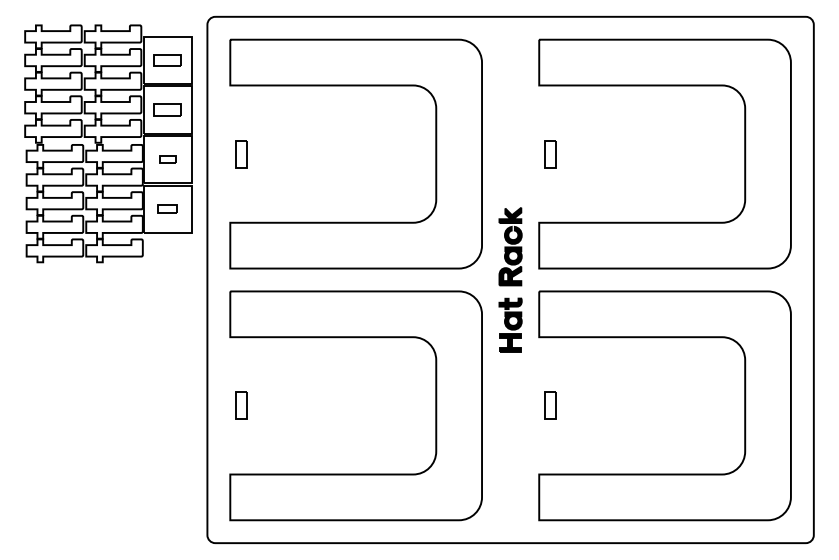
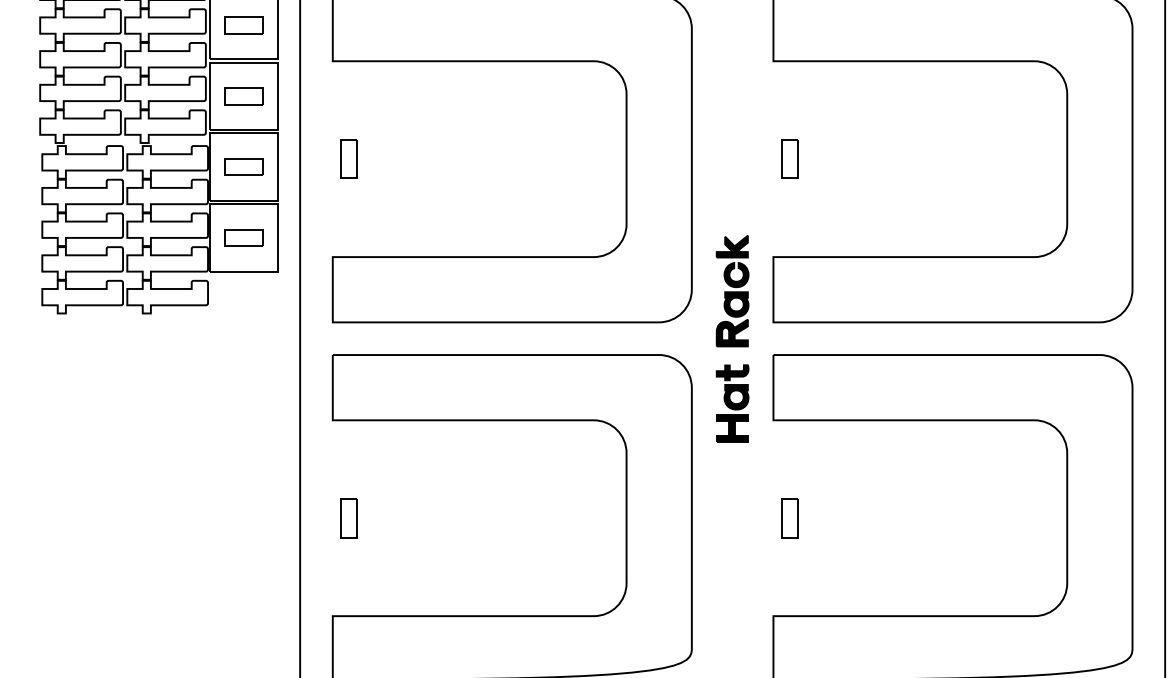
part: (167, 159) -> (243, 166), size x1.67
part: (167, 209) -> (243, 238), size x1.43

